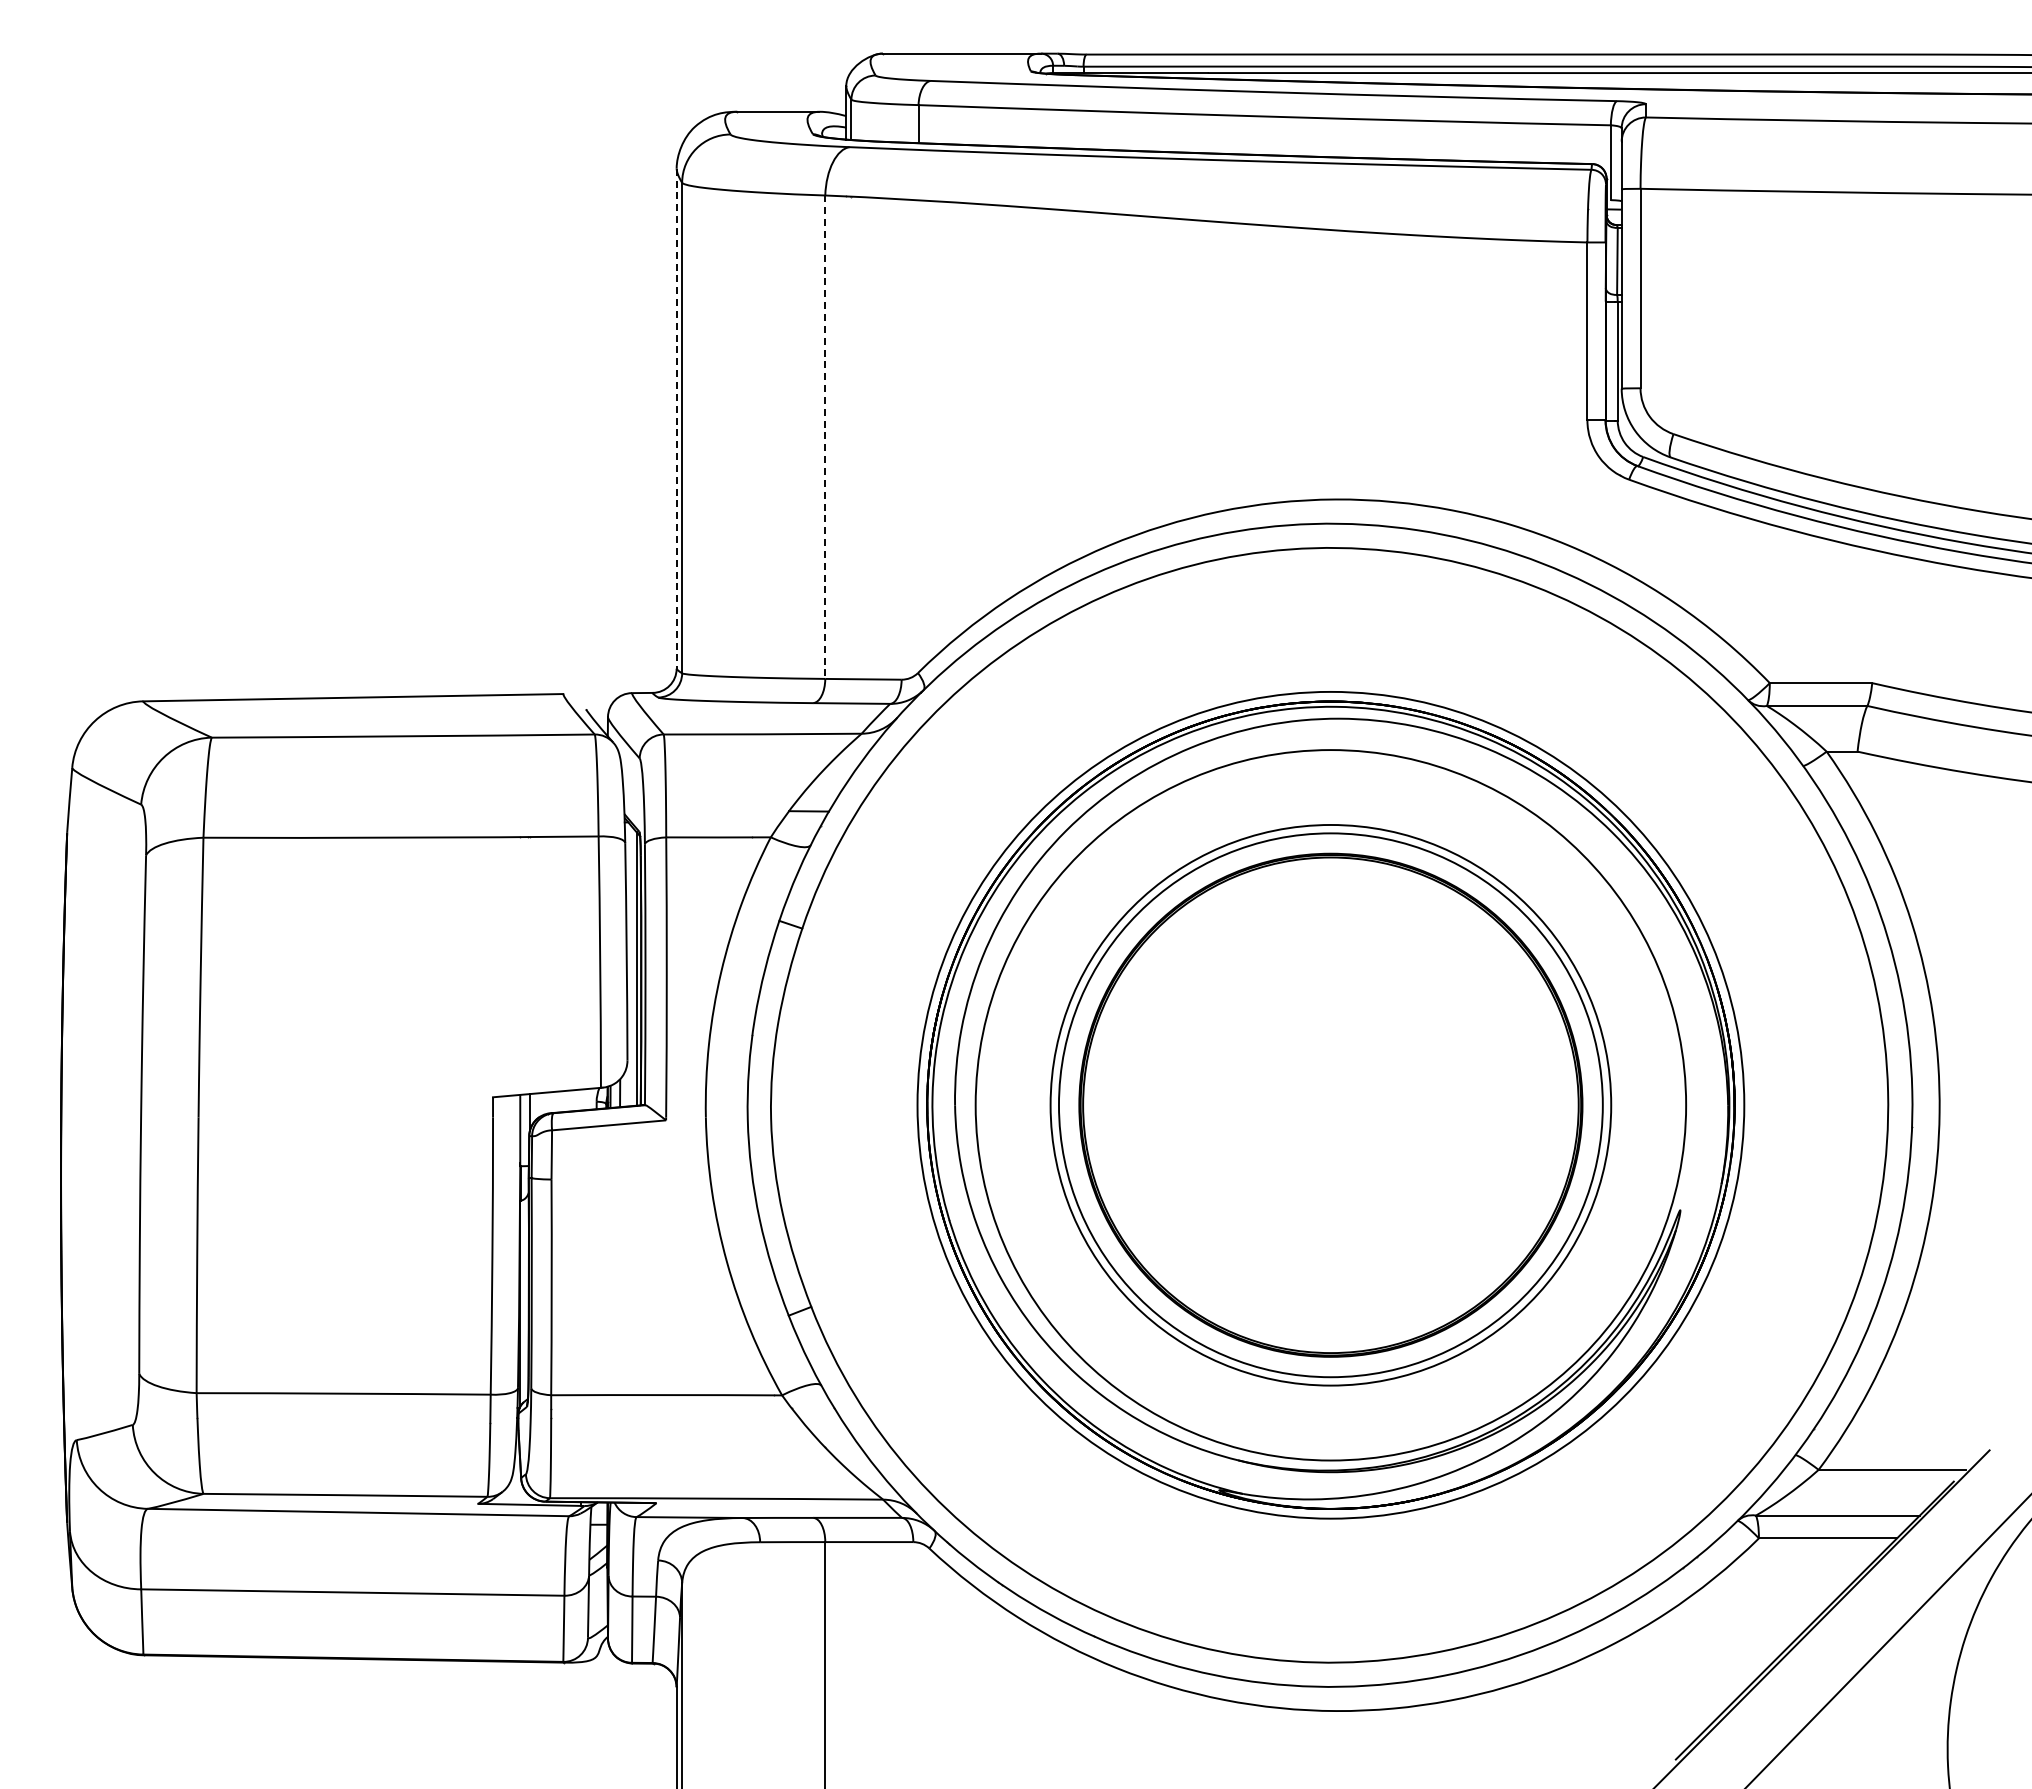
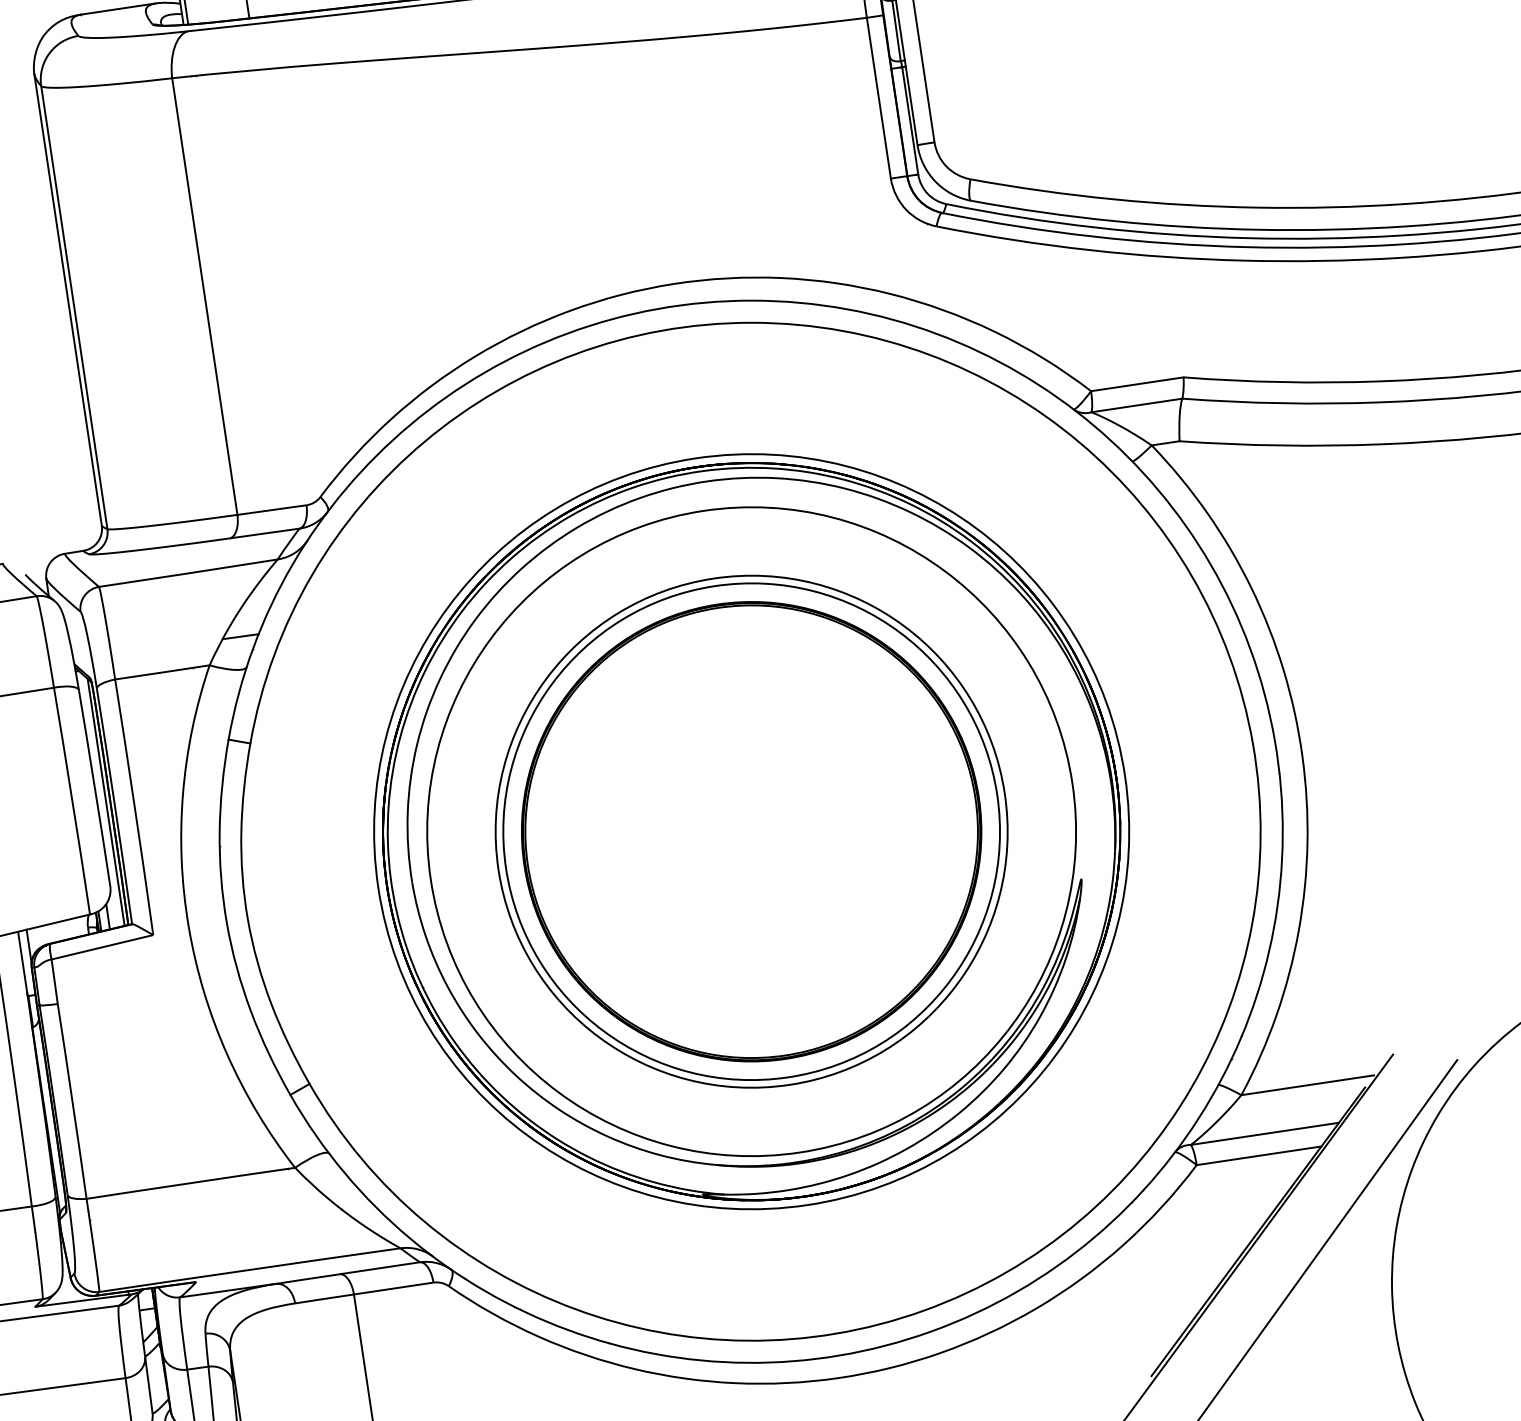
line: (676, 418) -> (67, 299), dashed -> solid
line: (825, 437) -> (205, 296), dashed -> solid

